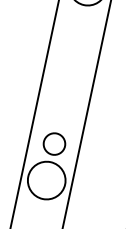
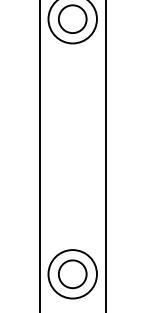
circle: (54, 144) -> (72, 274), moved

